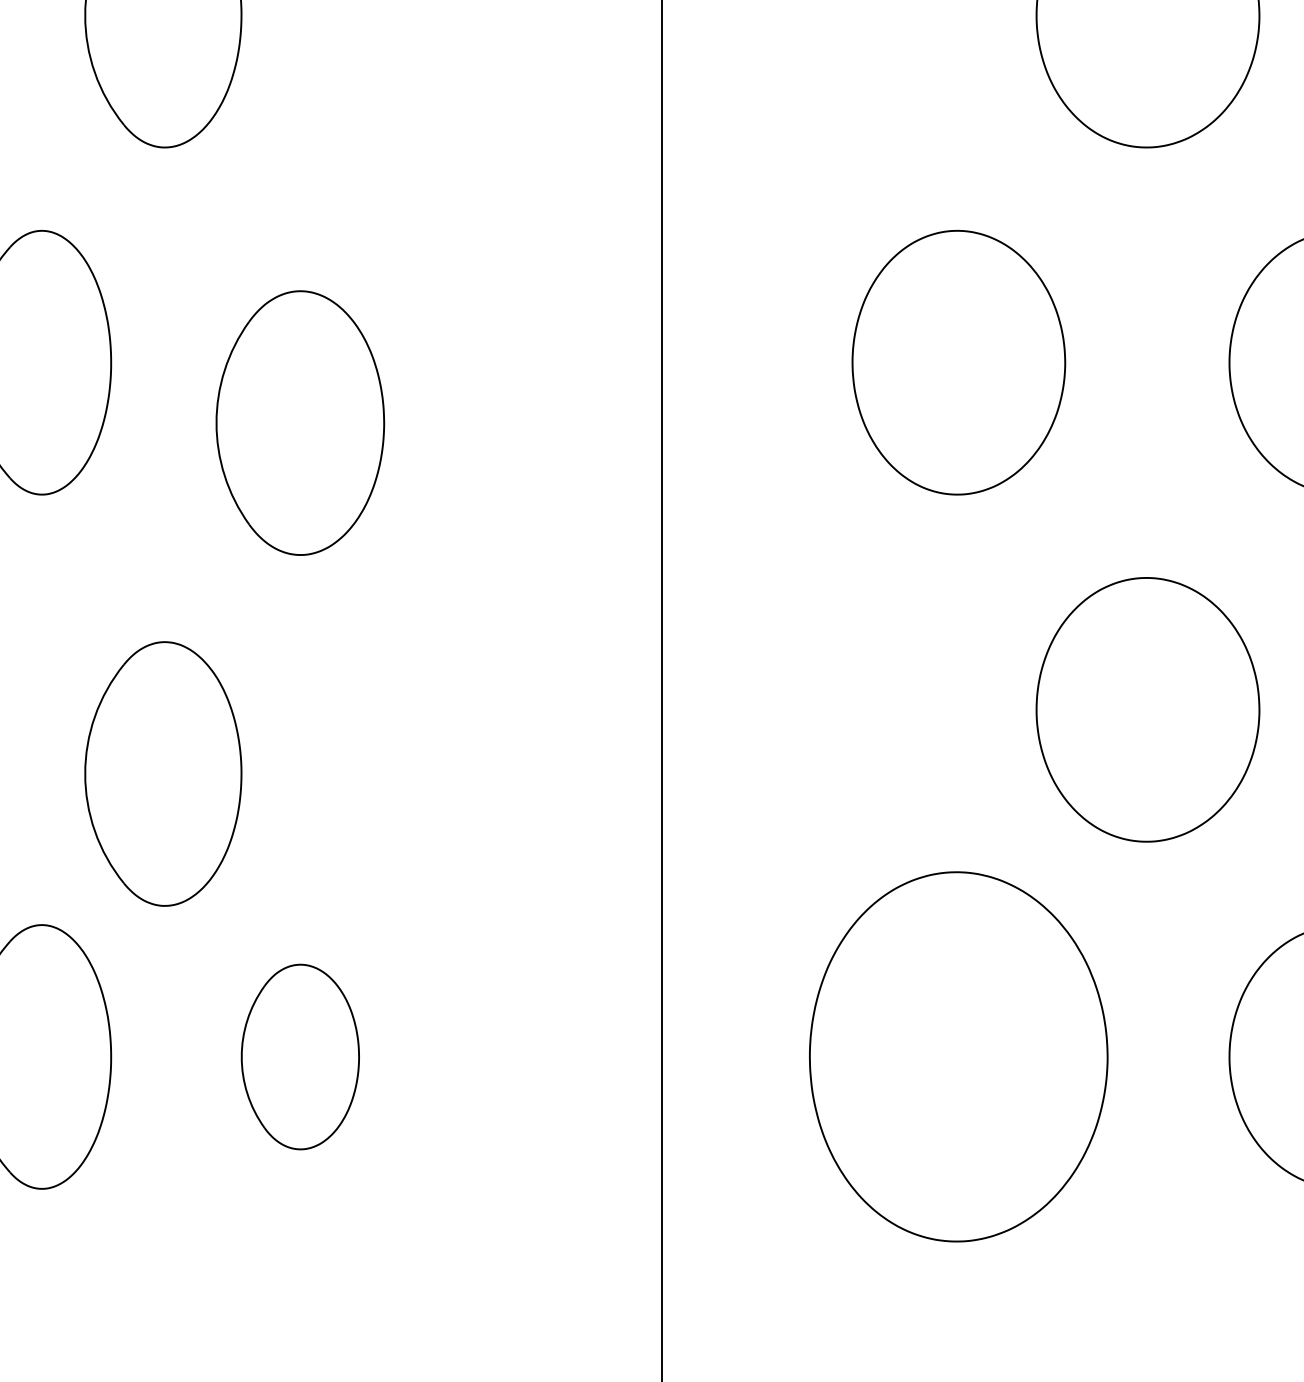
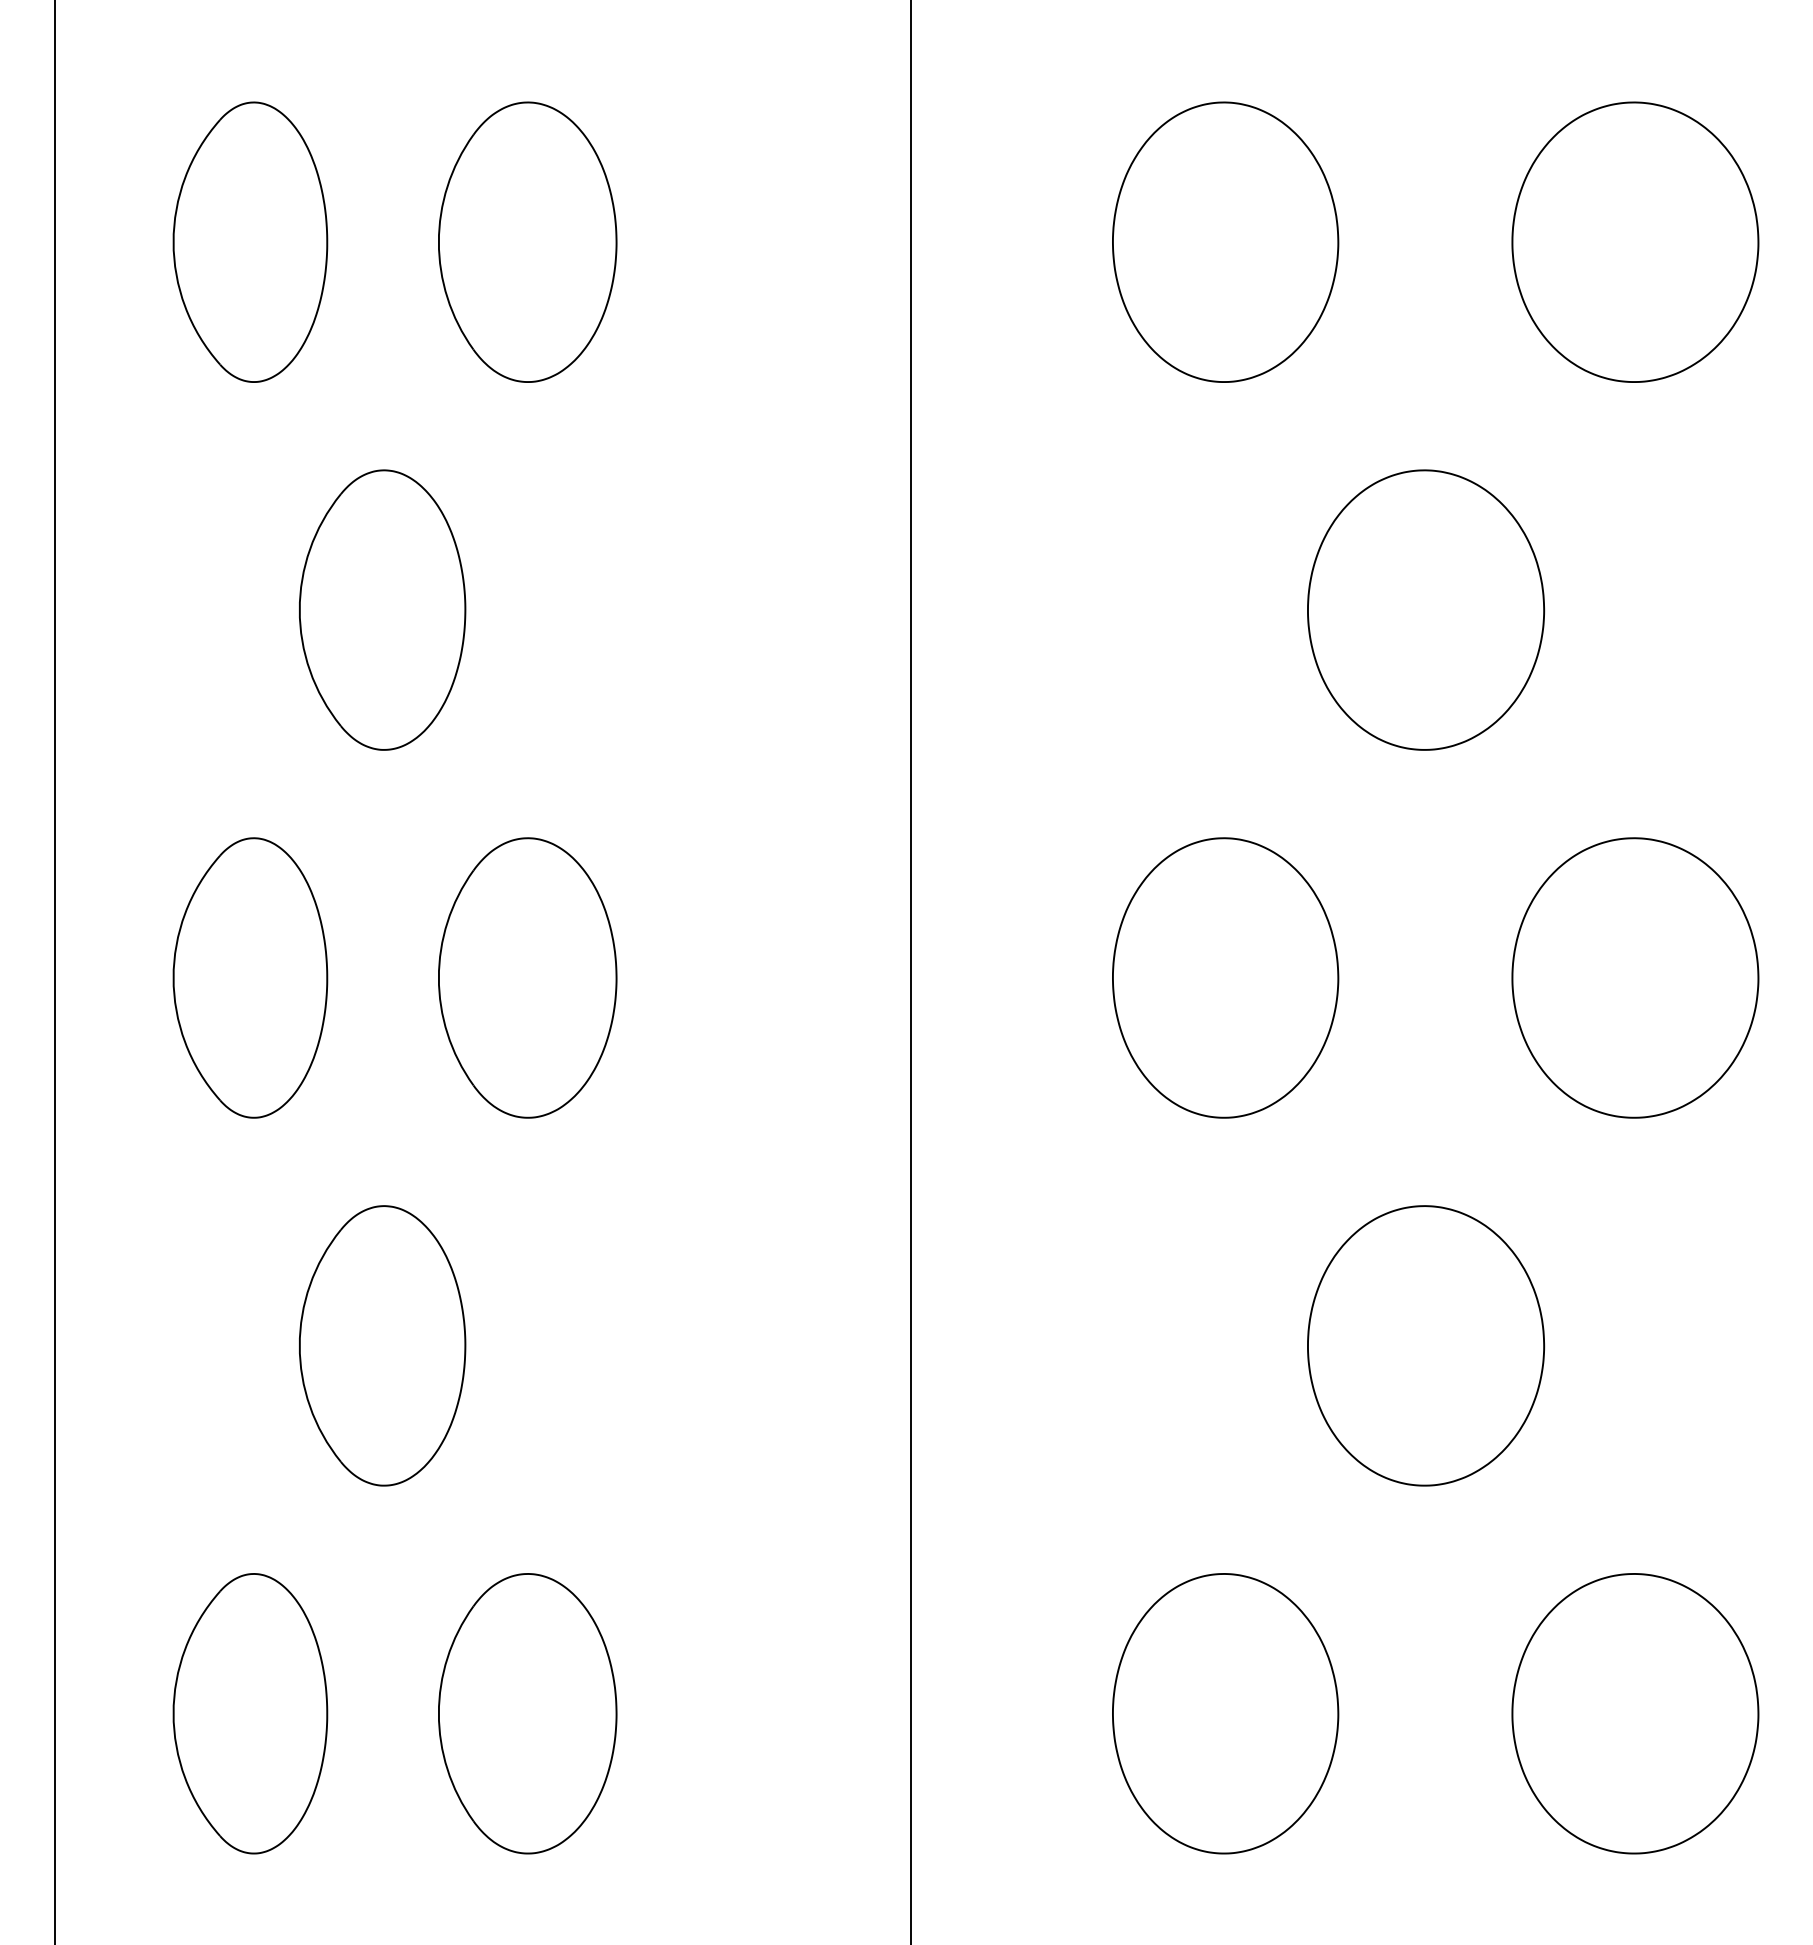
part: (300, 422) -> (527, 977), moved
part: (163, 773) -> (382, 1345), moved
part: (300, 1056) -> (527, 1713), size x1.43
part: (958, 1056) -> (1225, 1713), size x0.71

